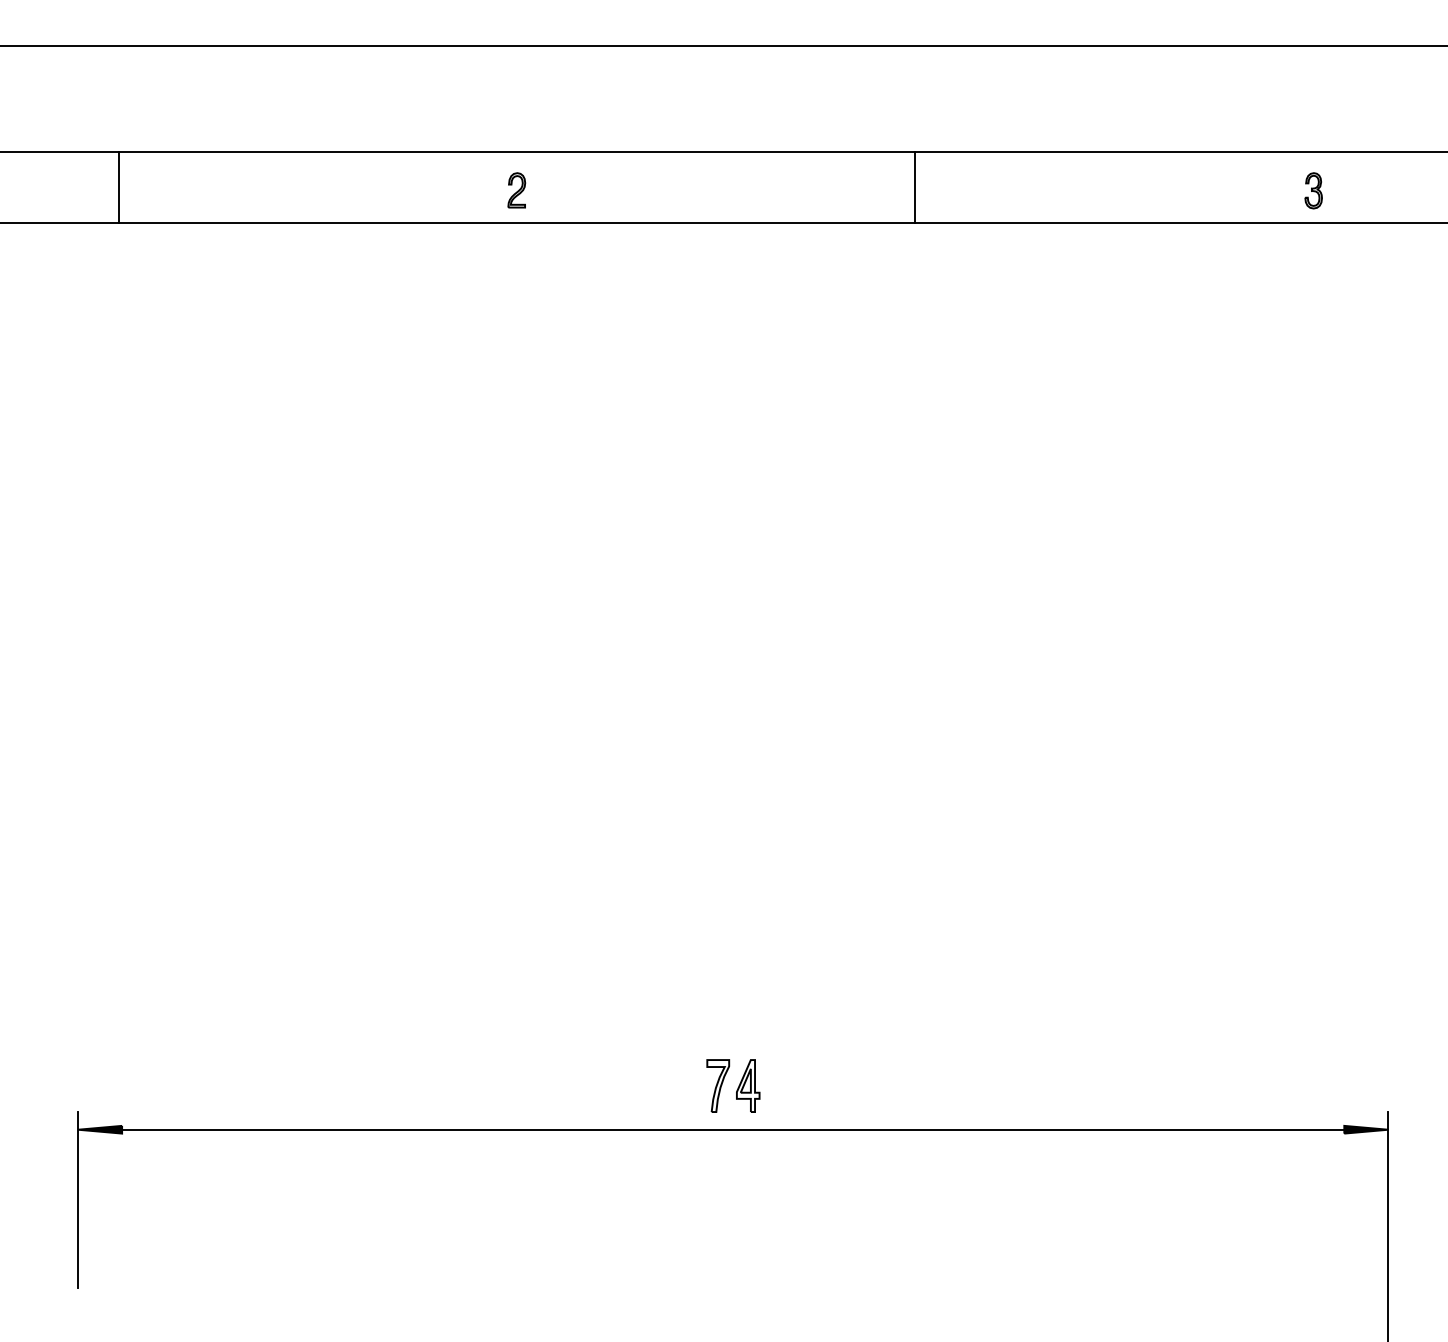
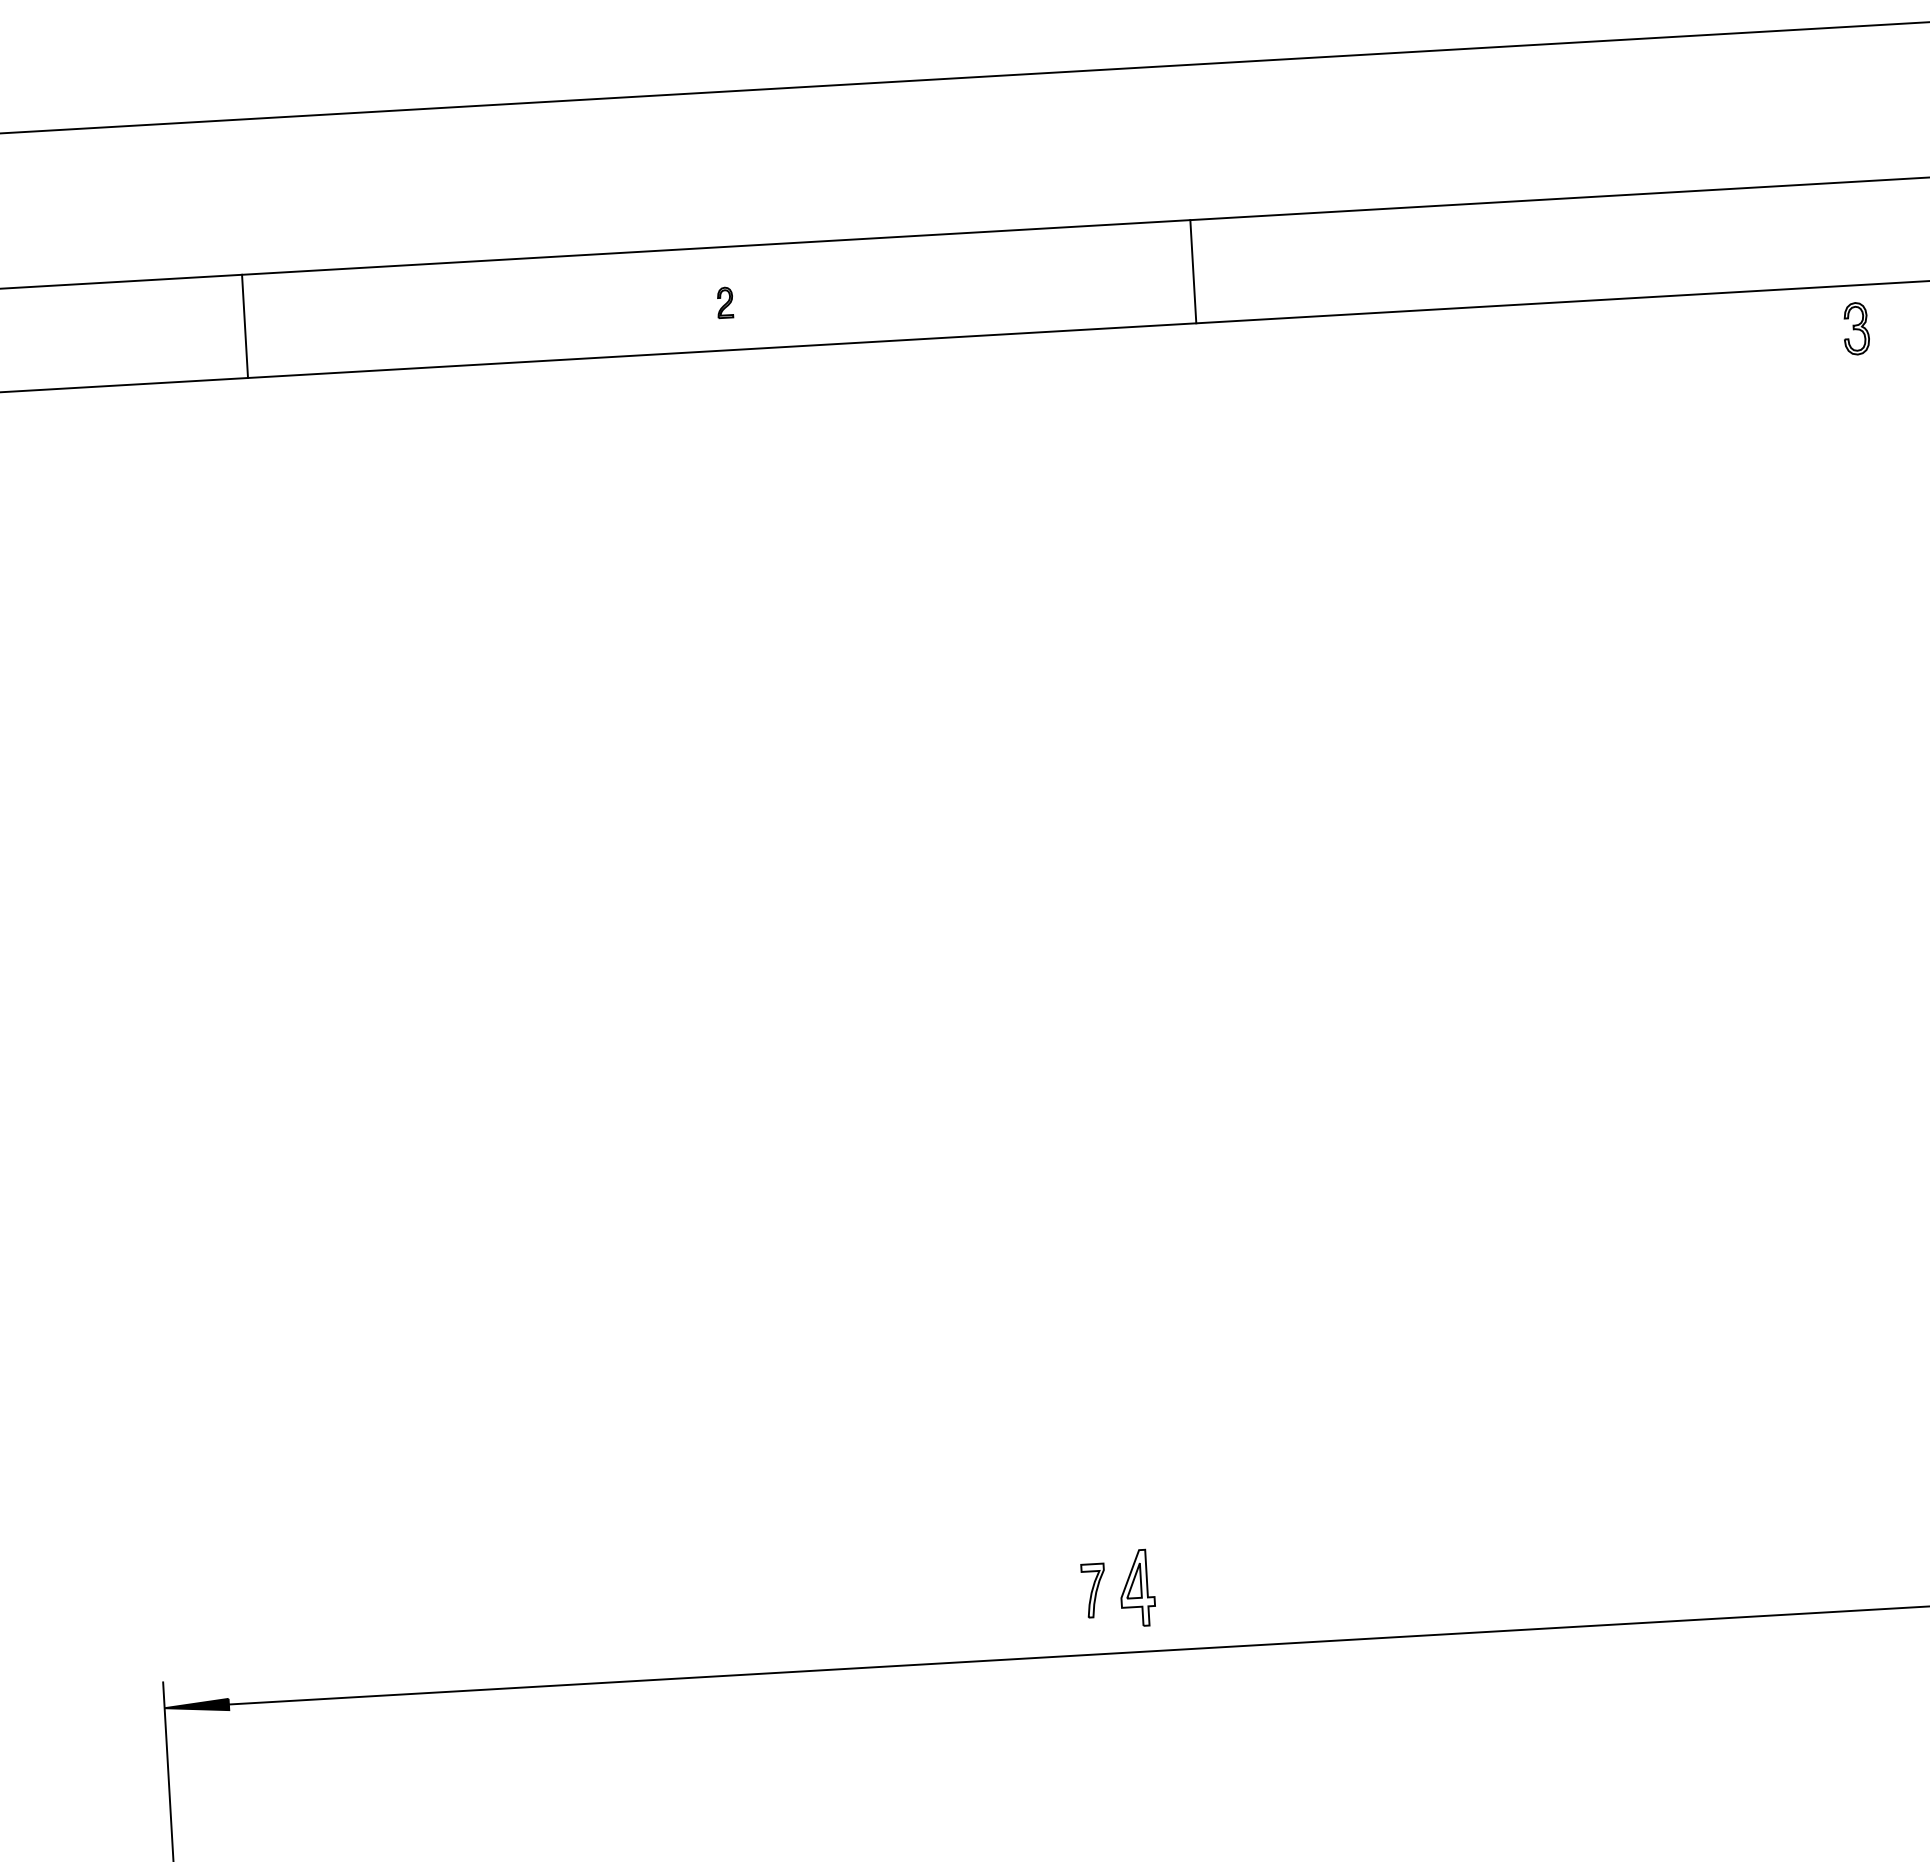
line: (118, 187) -> (245, 326), moved
line: (915, 187) -> (1193, 271), moved
part: (516, 190) -> (724, 302), size x0.6
part: (1313, 190) -> (1856, 328), moved
part: (718, 1085) -> (1094, 1589), size x0.7

